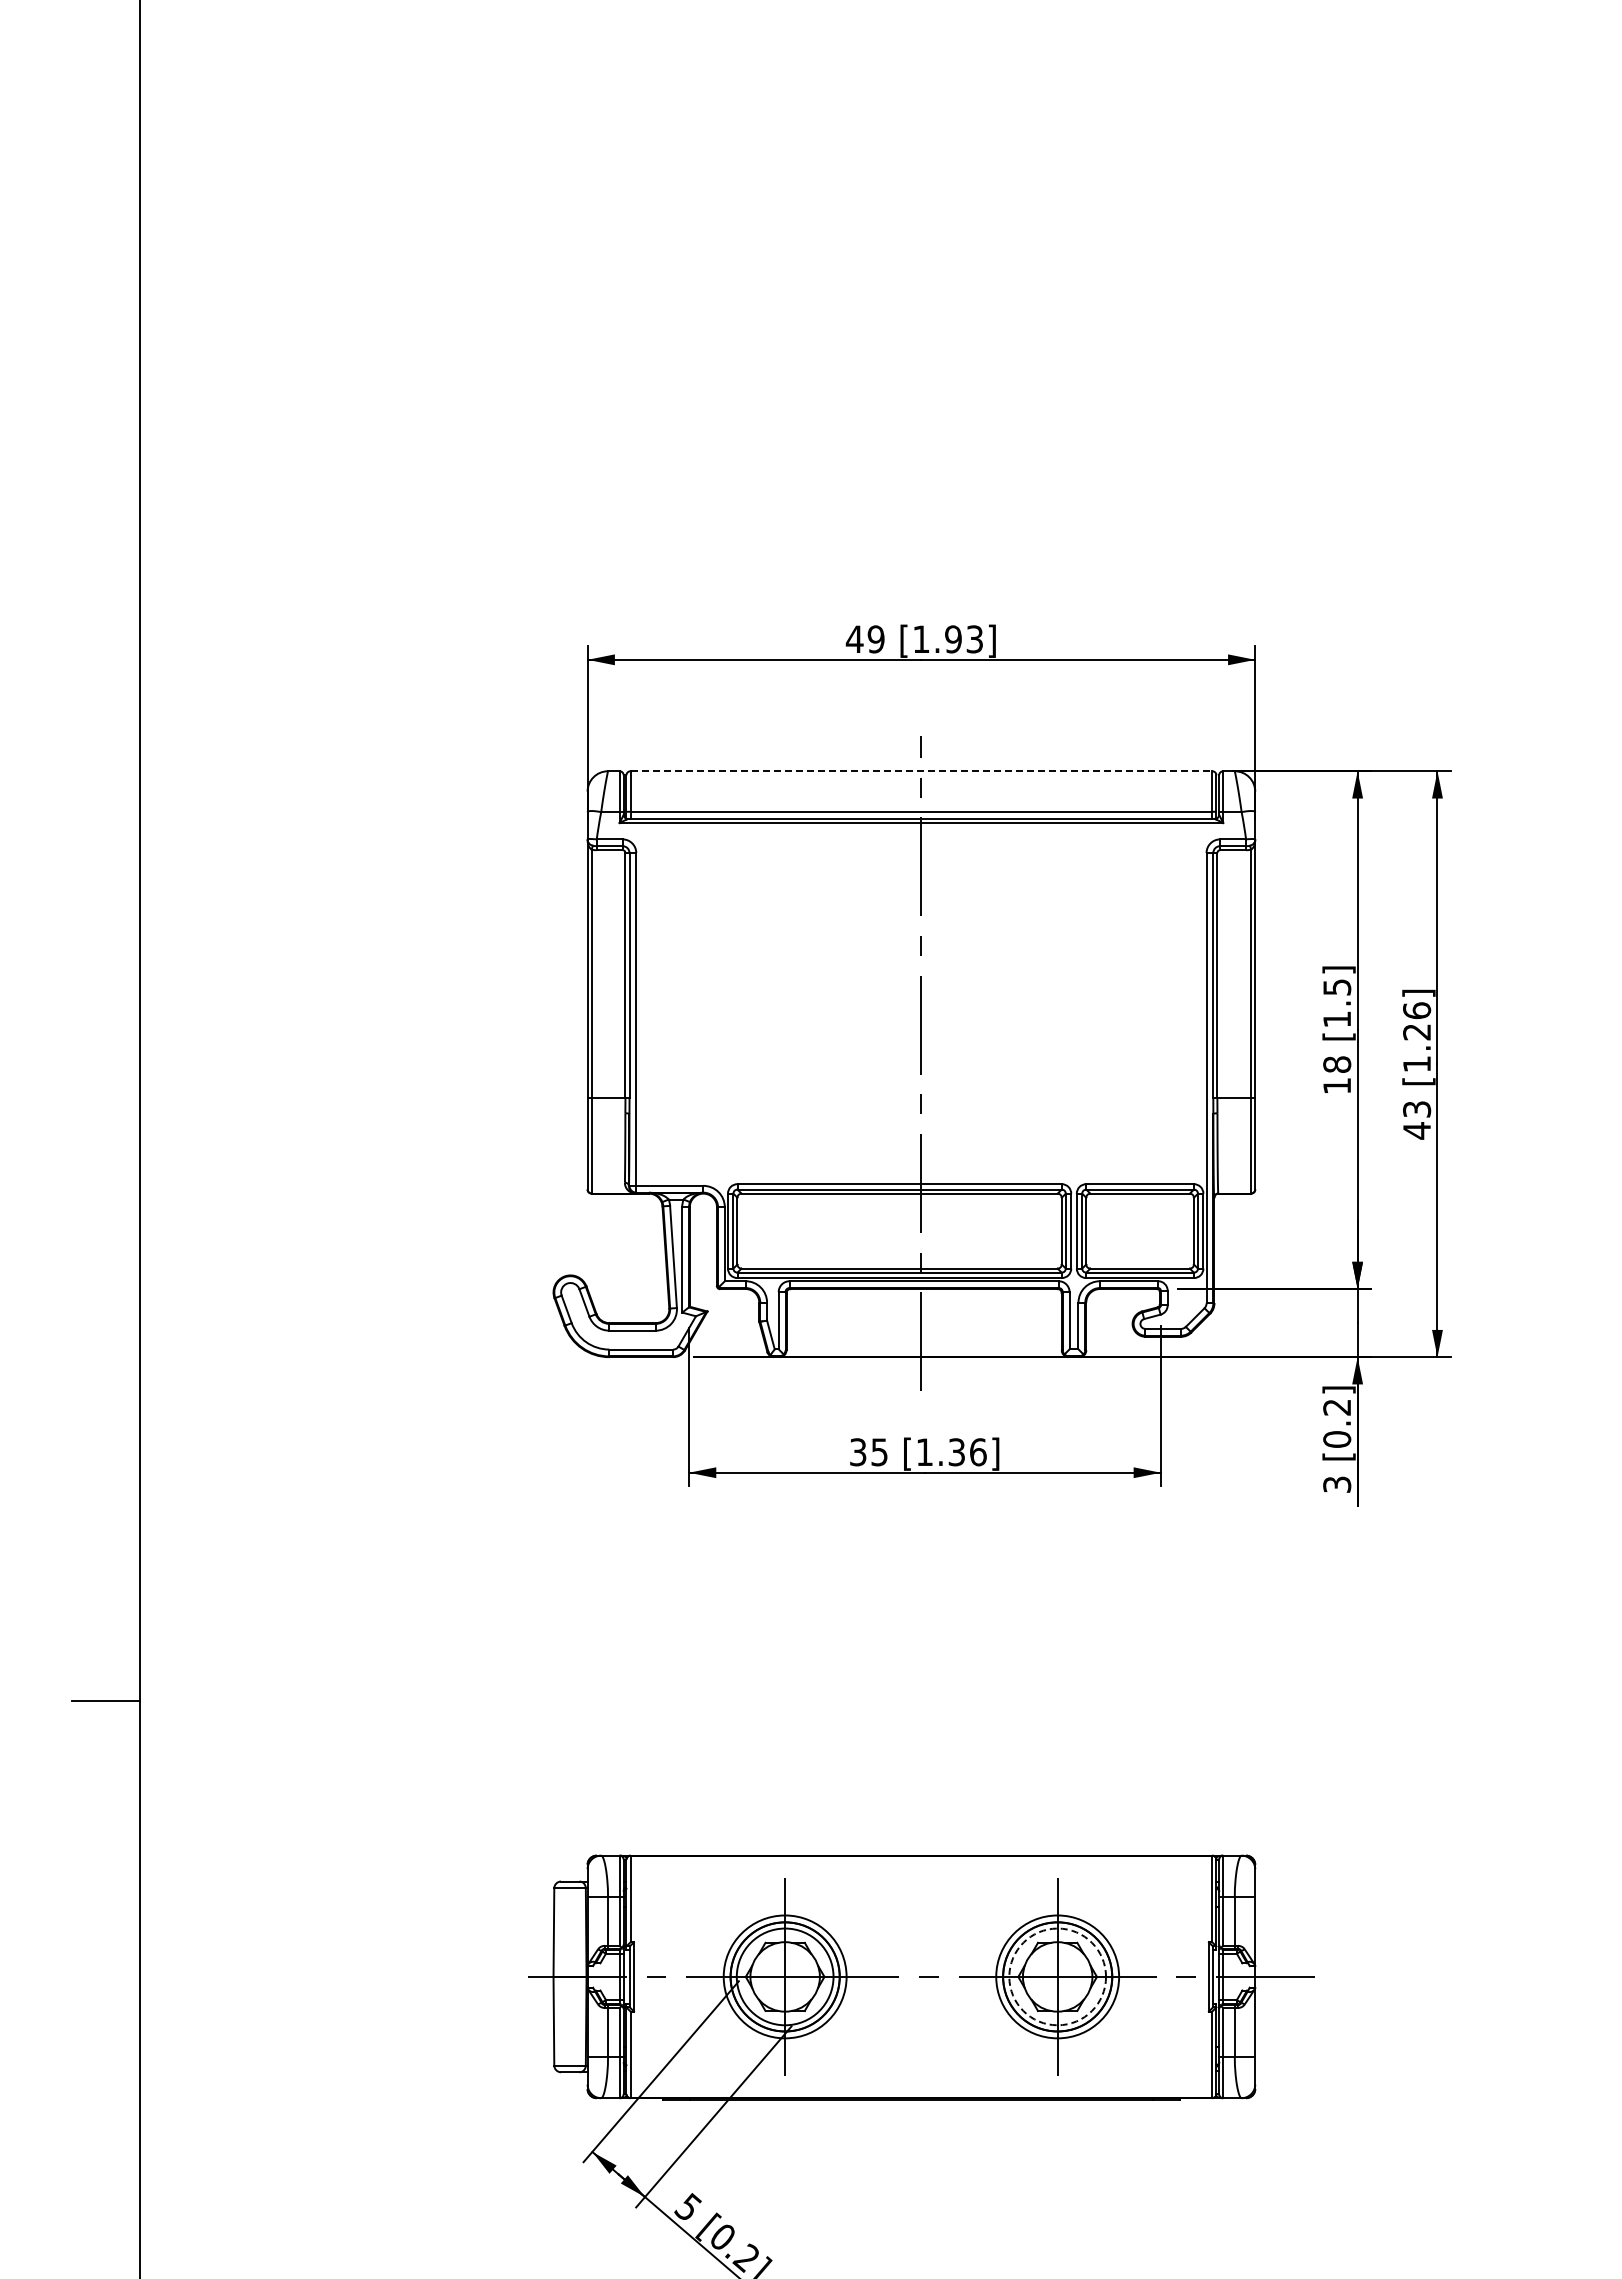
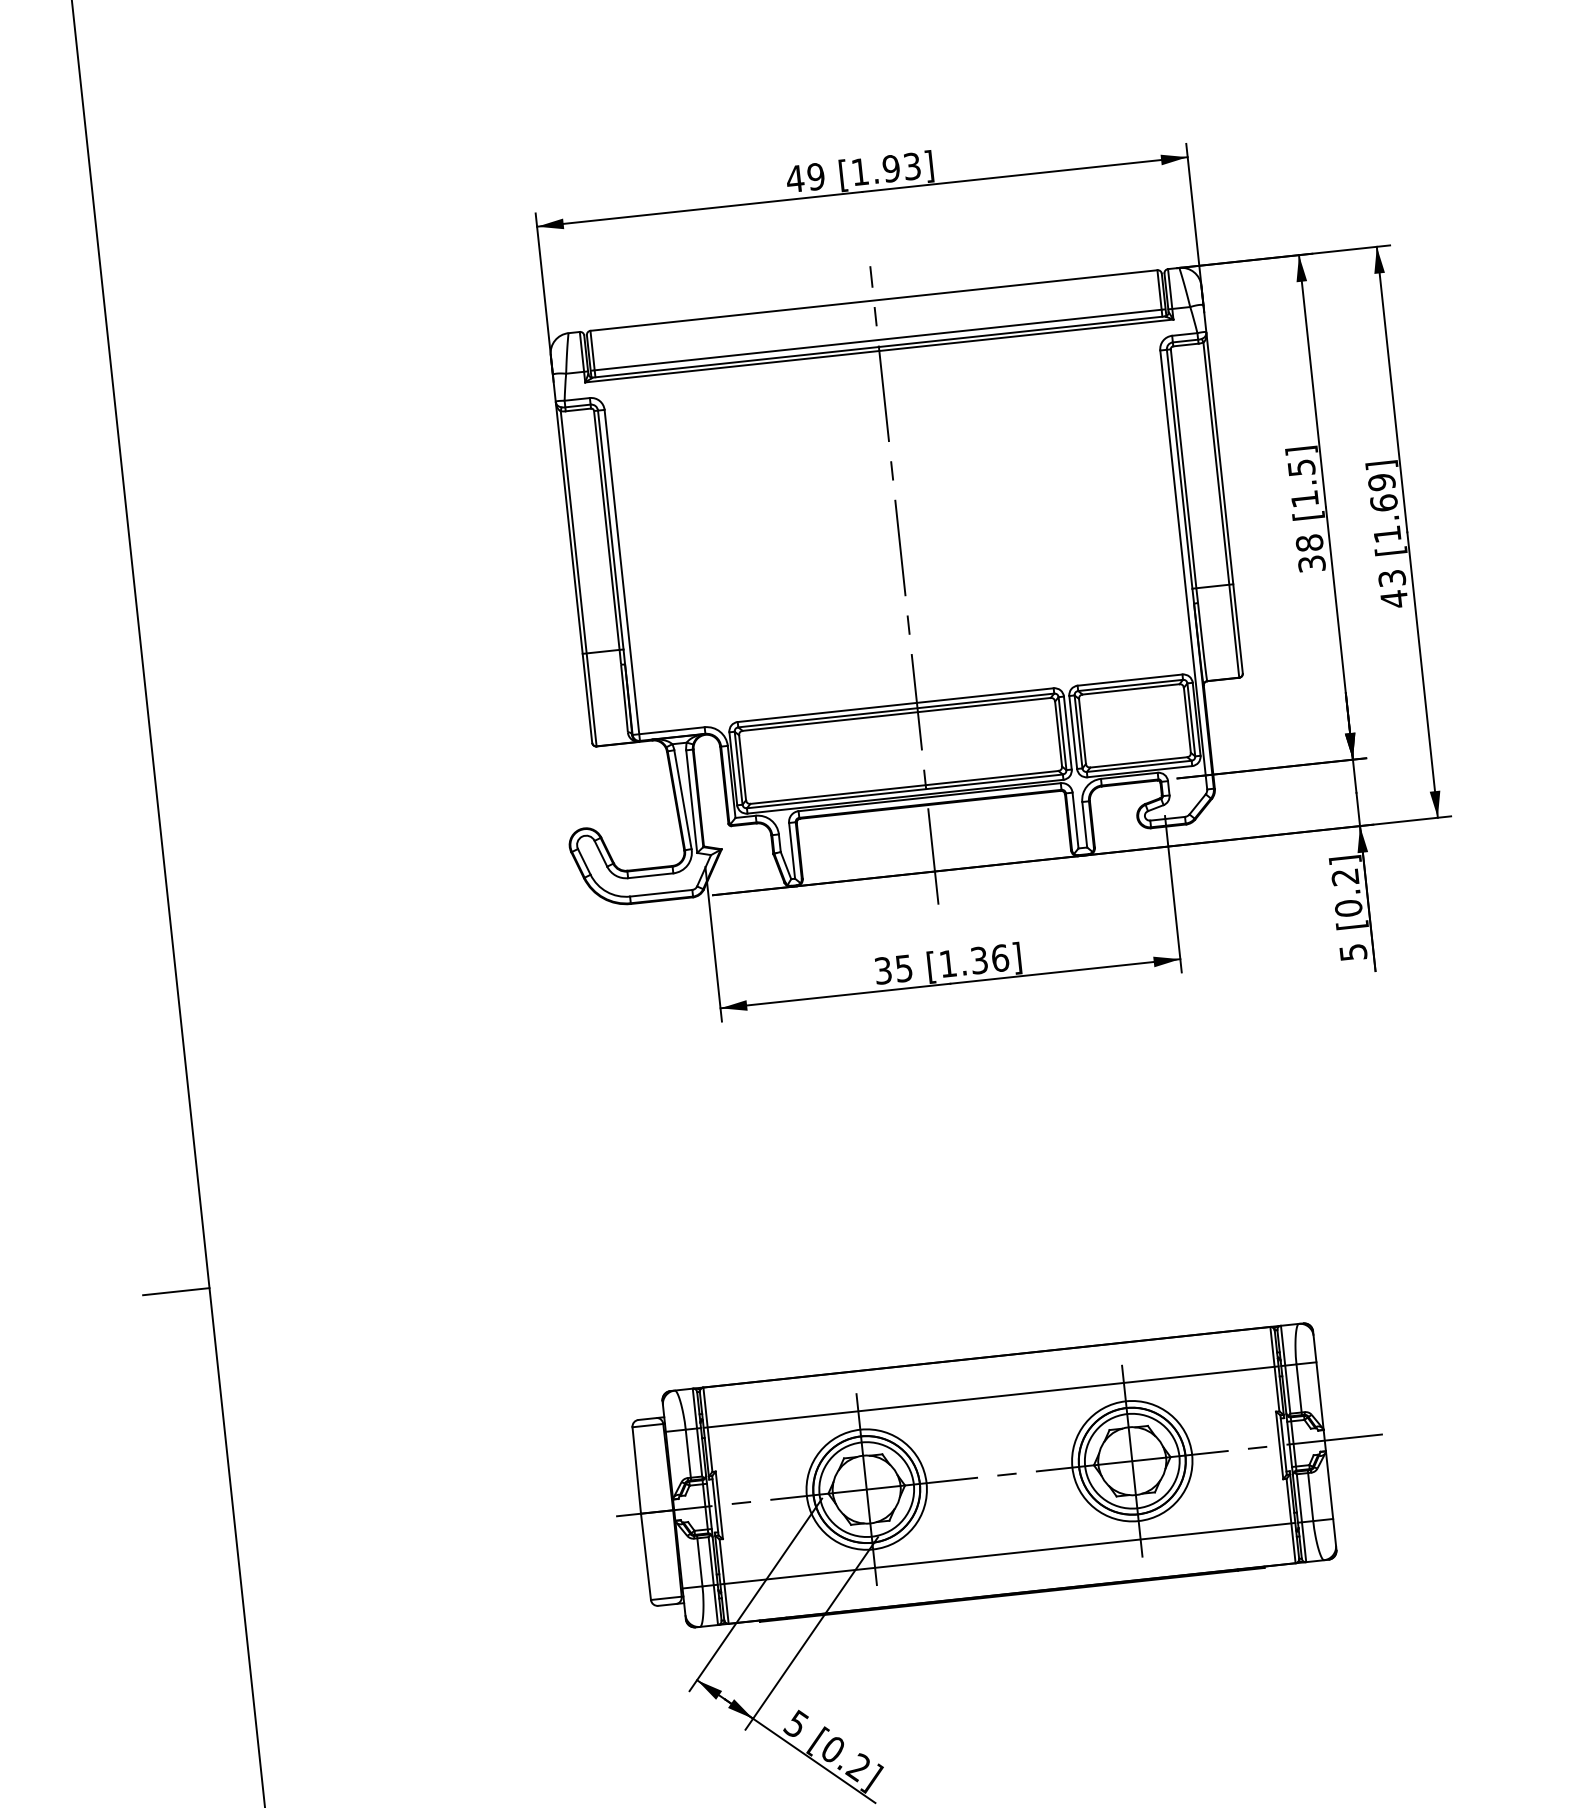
line: (921, 771) -> (874, 300), dashed -> solid
text: (1417, 1021) -> (1383, 492), [1.26] -> [1.69]
text: (1337, 1086) -> (1312, 564), 18 -> 38
text: (1336, 1484) -> (1352, 952), 3 -> 5
line: (921, 1896) -> (991, 1397), added
circle: (1057, 1976) -> (1132, 1460), dashed -> solid
line: (921, 2057) -> (1007, 1553), added

